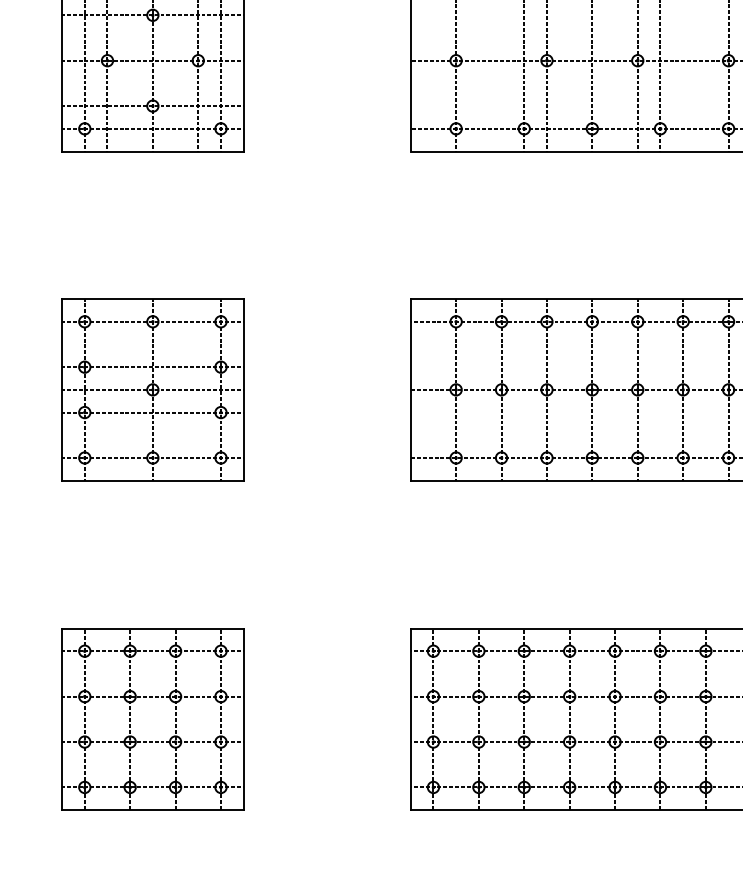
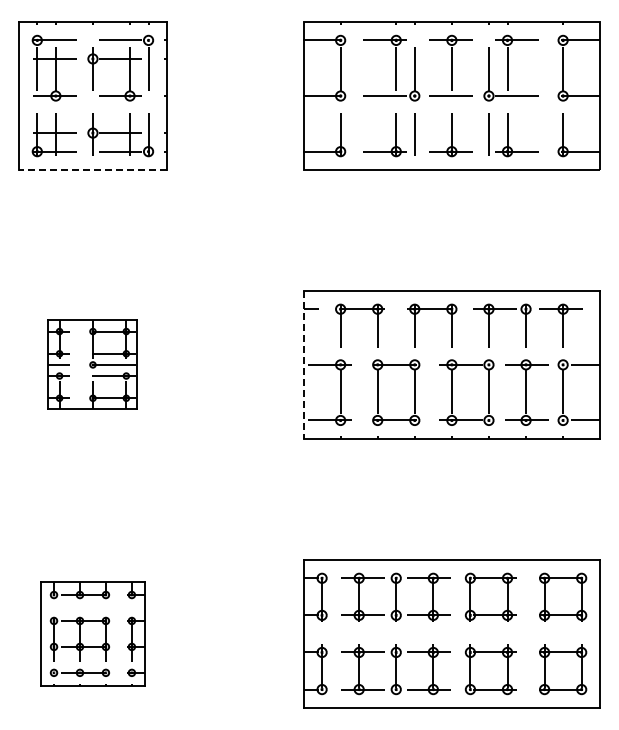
line: (152, 151) -> (92, 170), solid -> dashed
part: (152, 389) -> (92, 364), size x0.6
line: (410, 390) -> (303, 365), solid -> dashed
part: (152, 718) -> (92, 633), size x0.7

